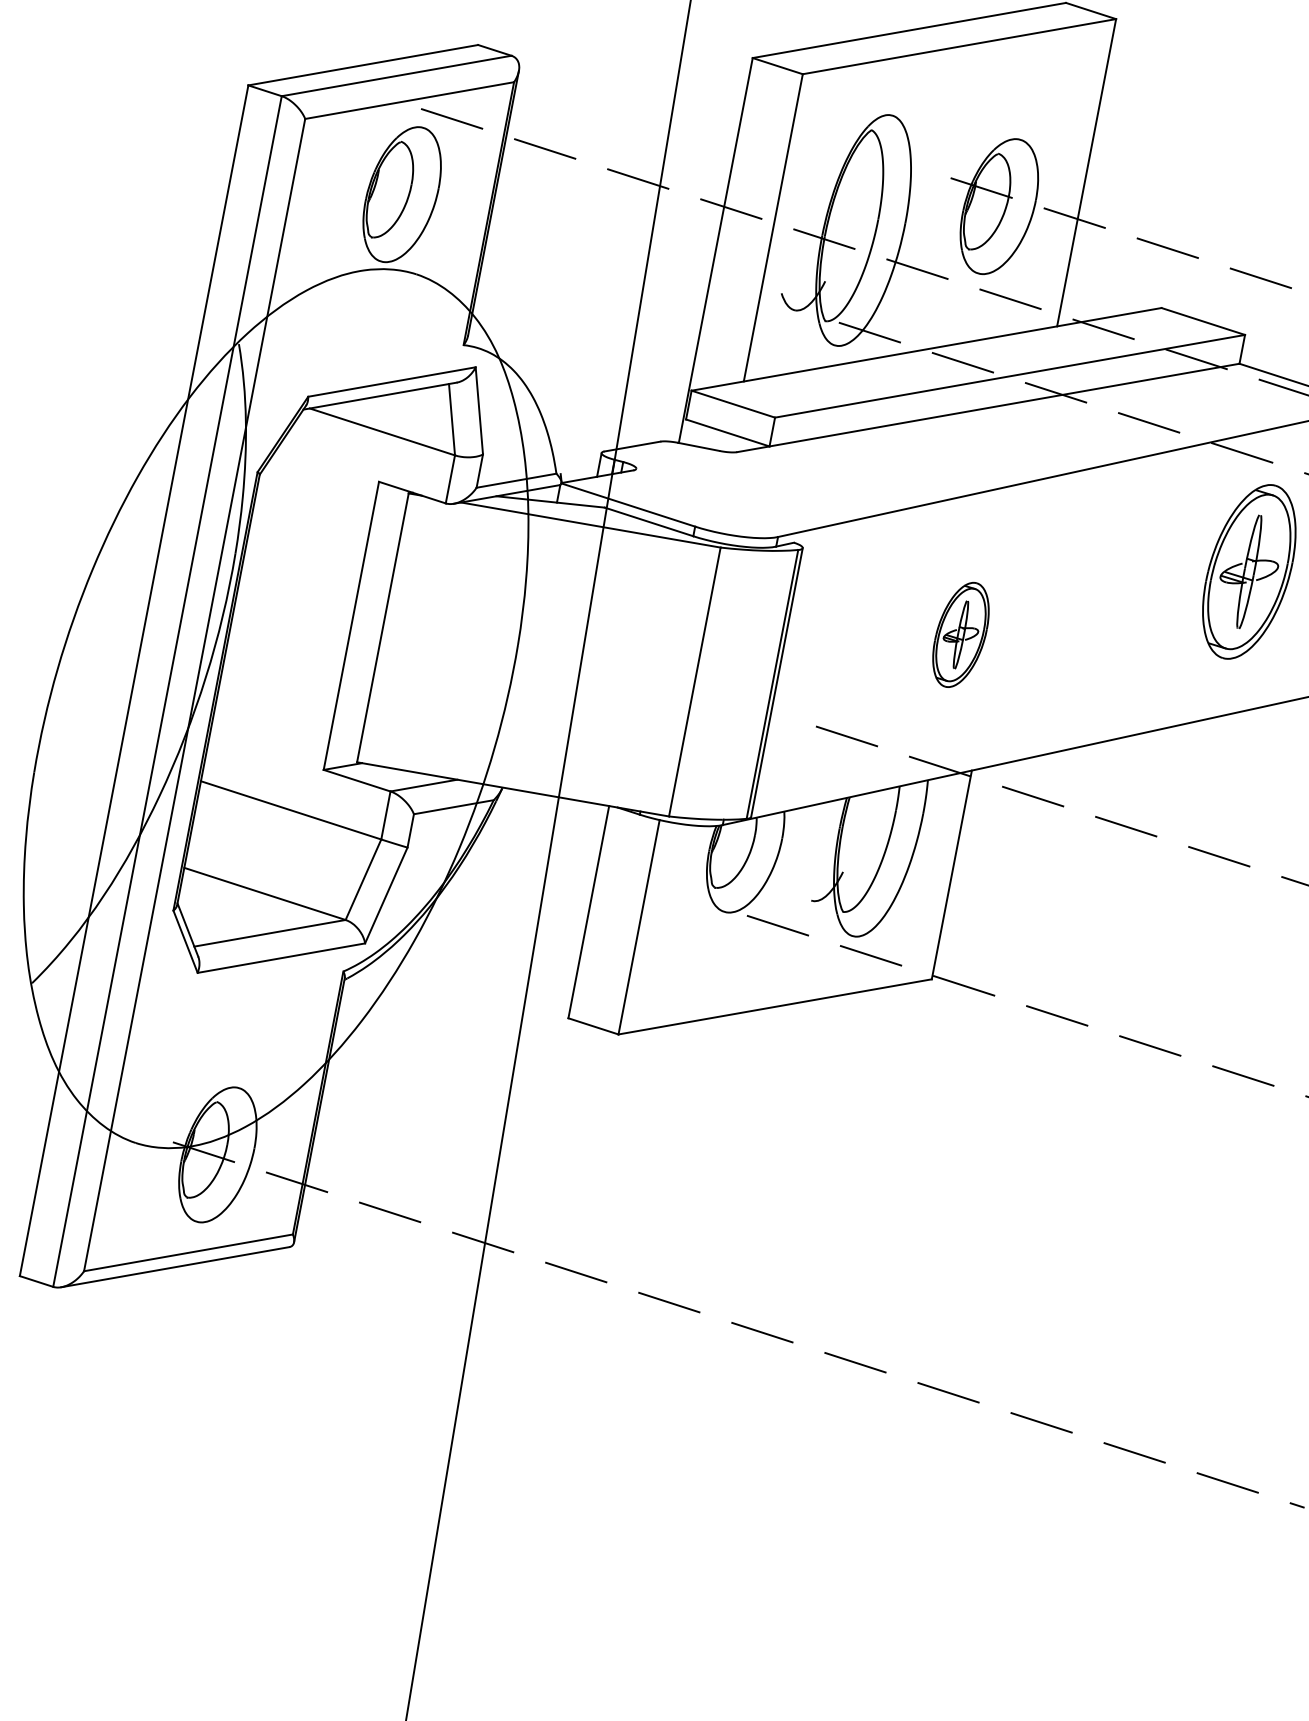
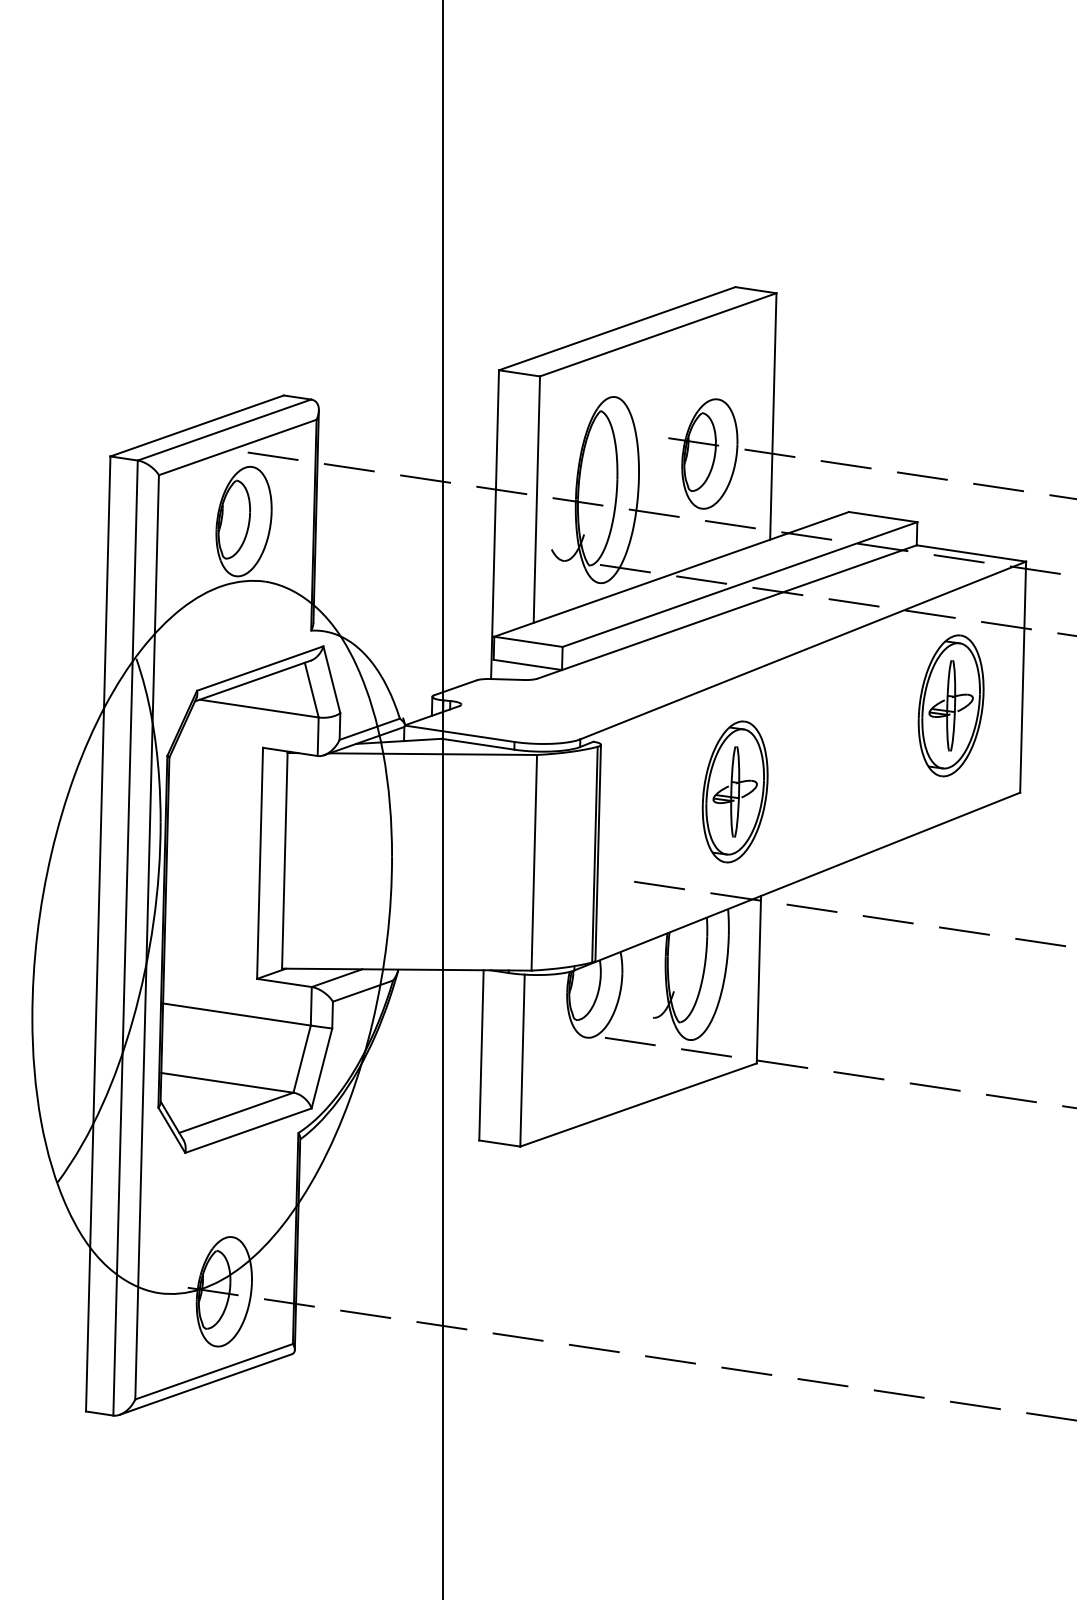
part: (960, 634) -> (734, 791), size x1.67

